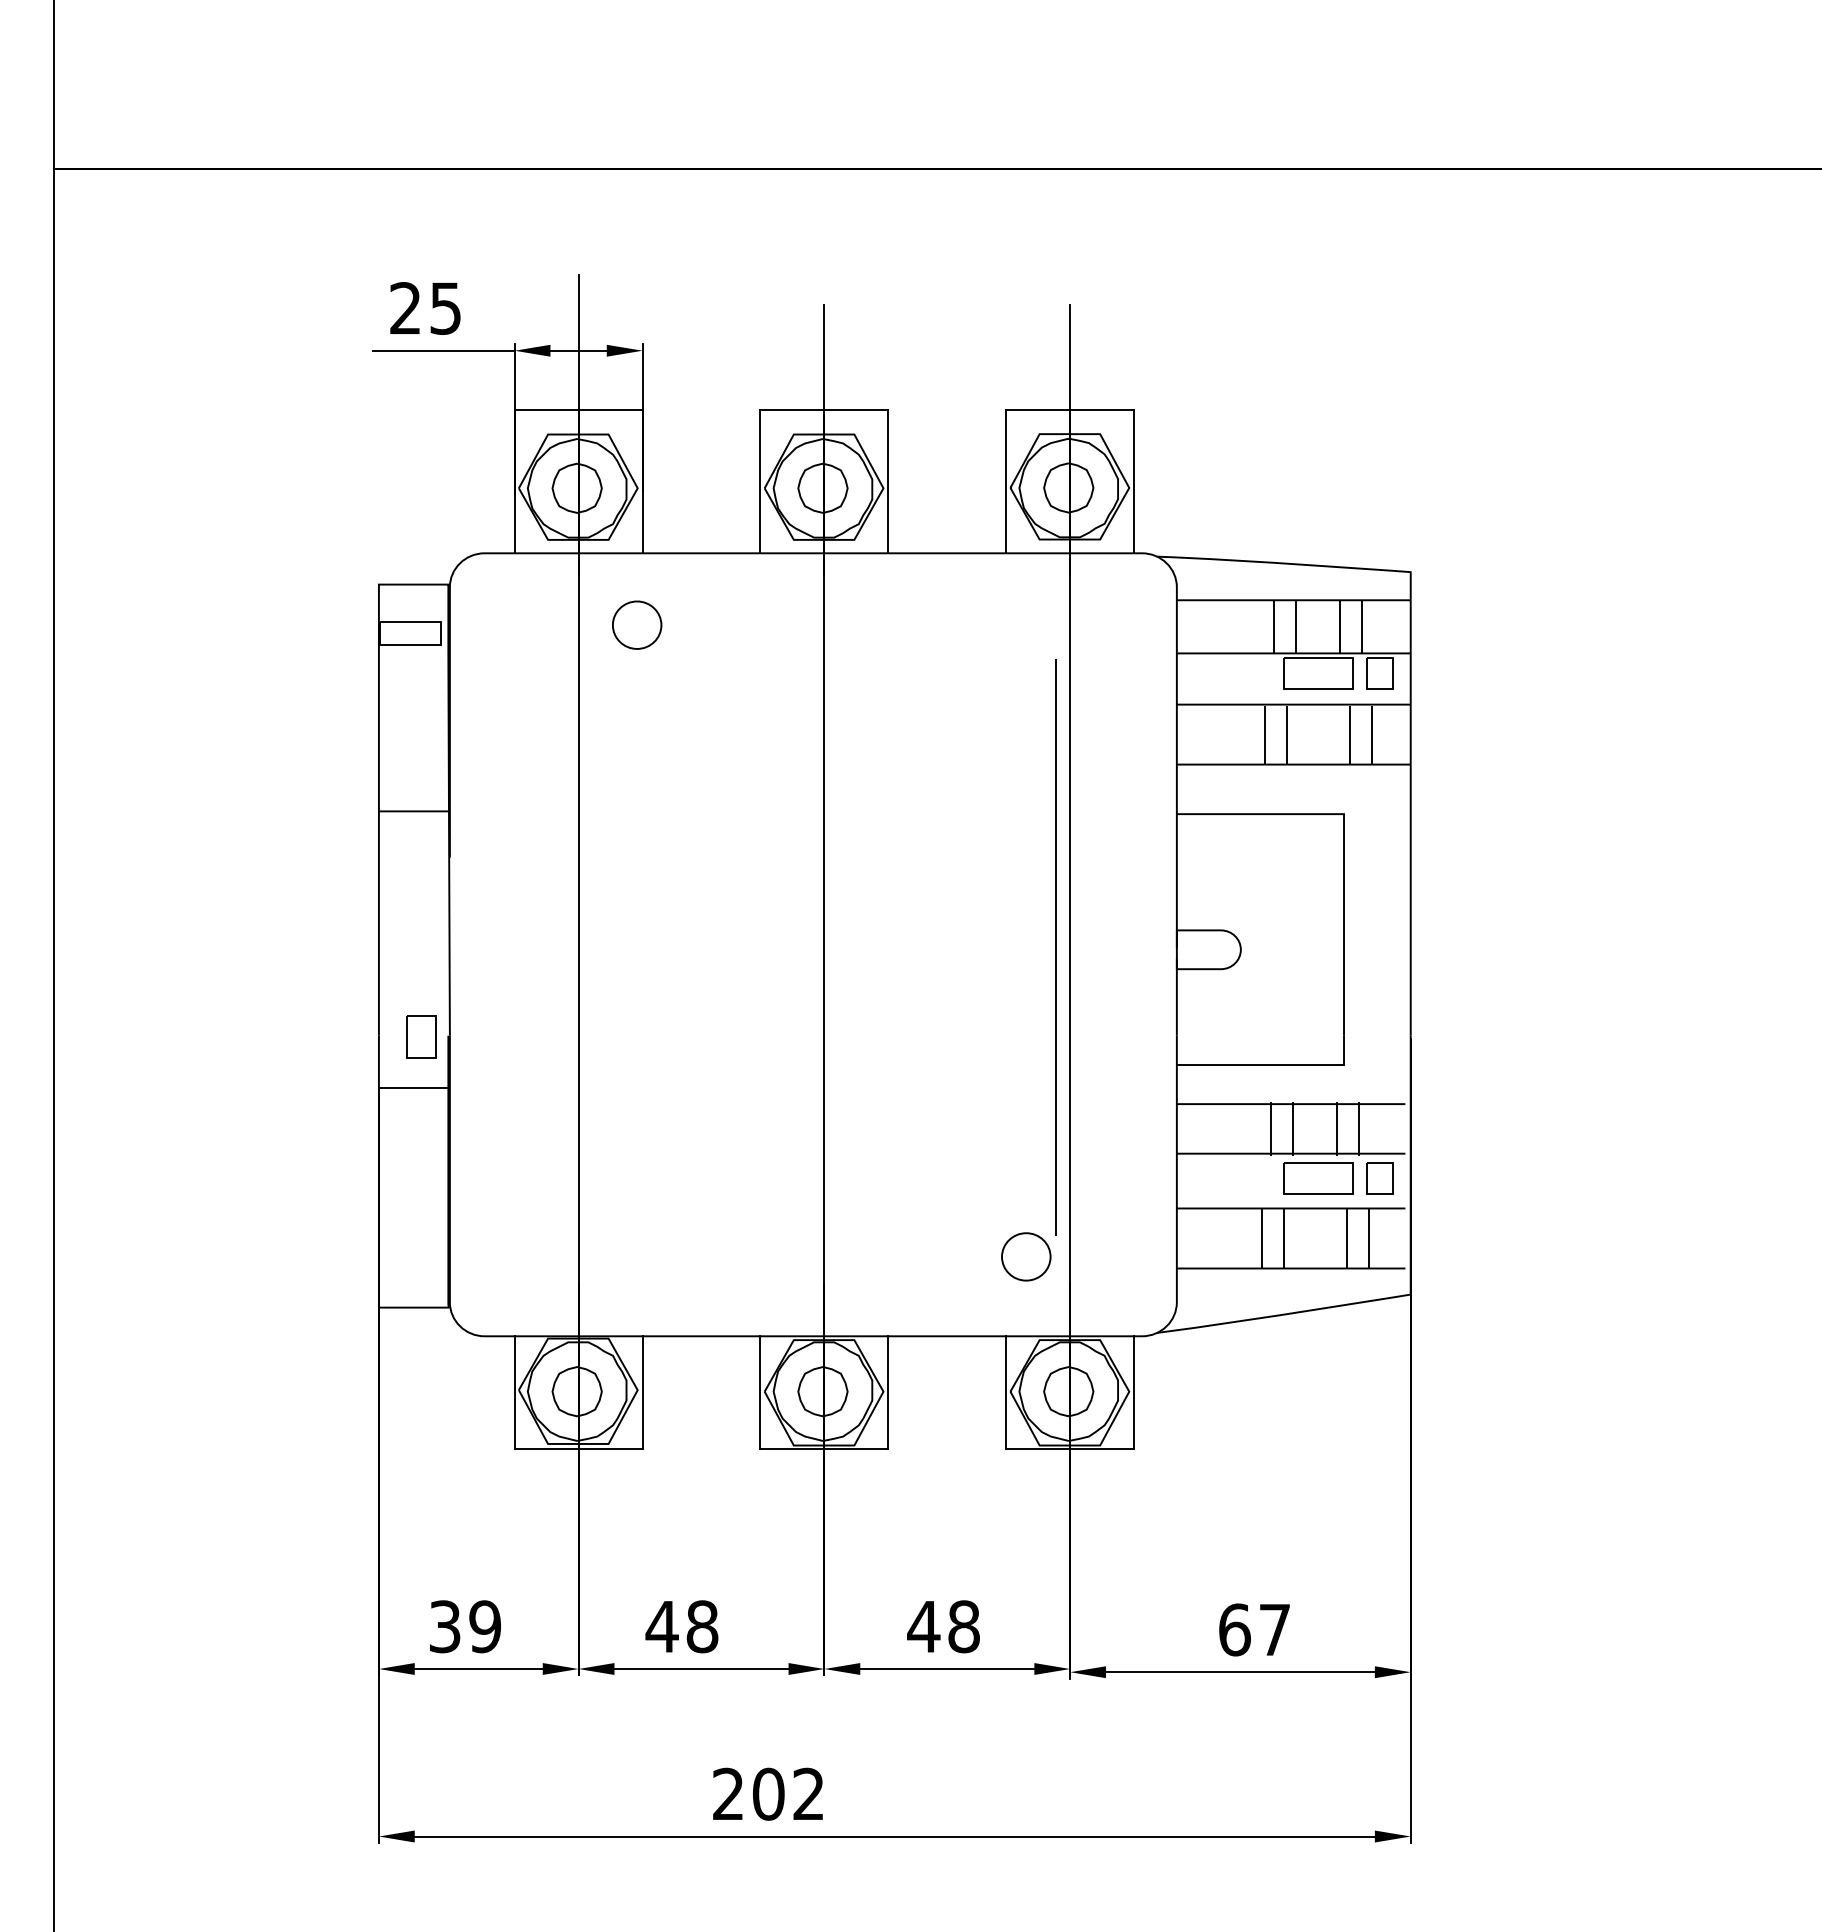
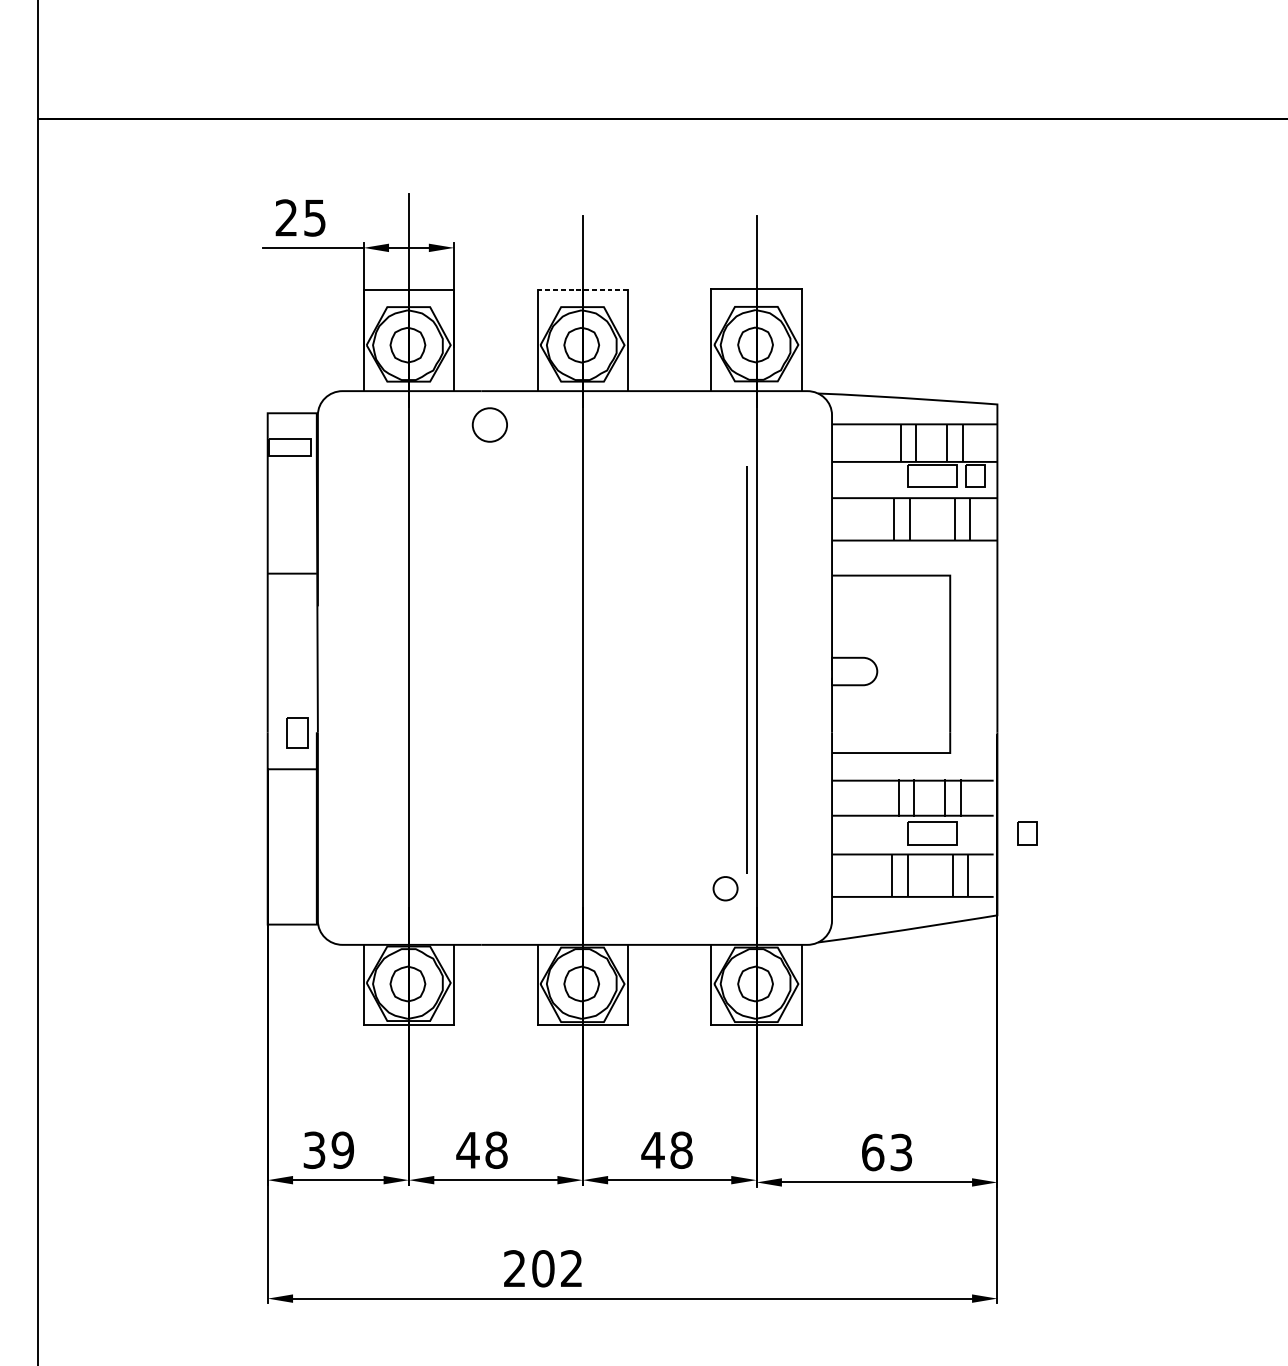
line: (824, 409) -> (582, 289), solid -> dashed
part: (637, 624) -> (490, 424), moved
part: (1379, 1178) -> (1026, 833), moved
part: (1026, 1256) -> (725, 888), size x0.7
text: (1274, 1629) -> (901, 1152), 67 -> 63

